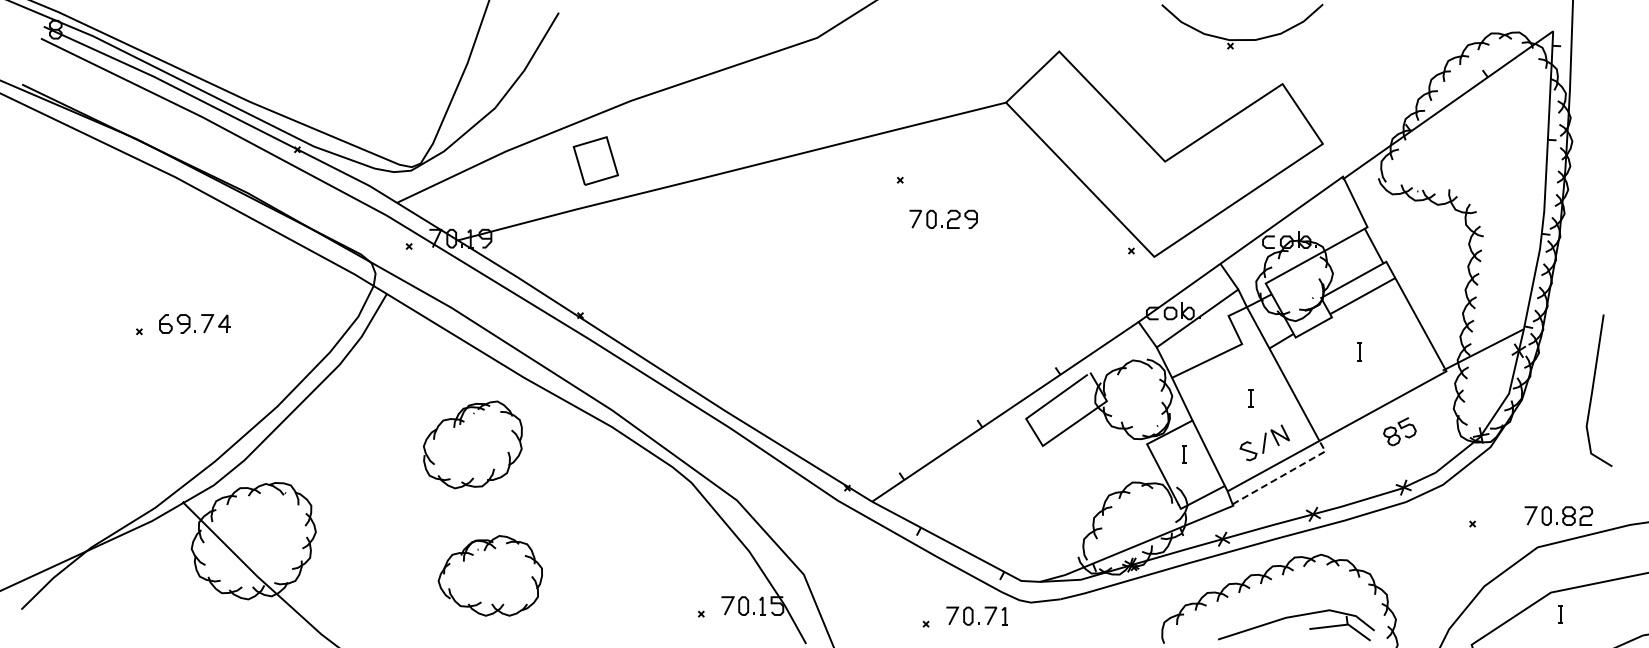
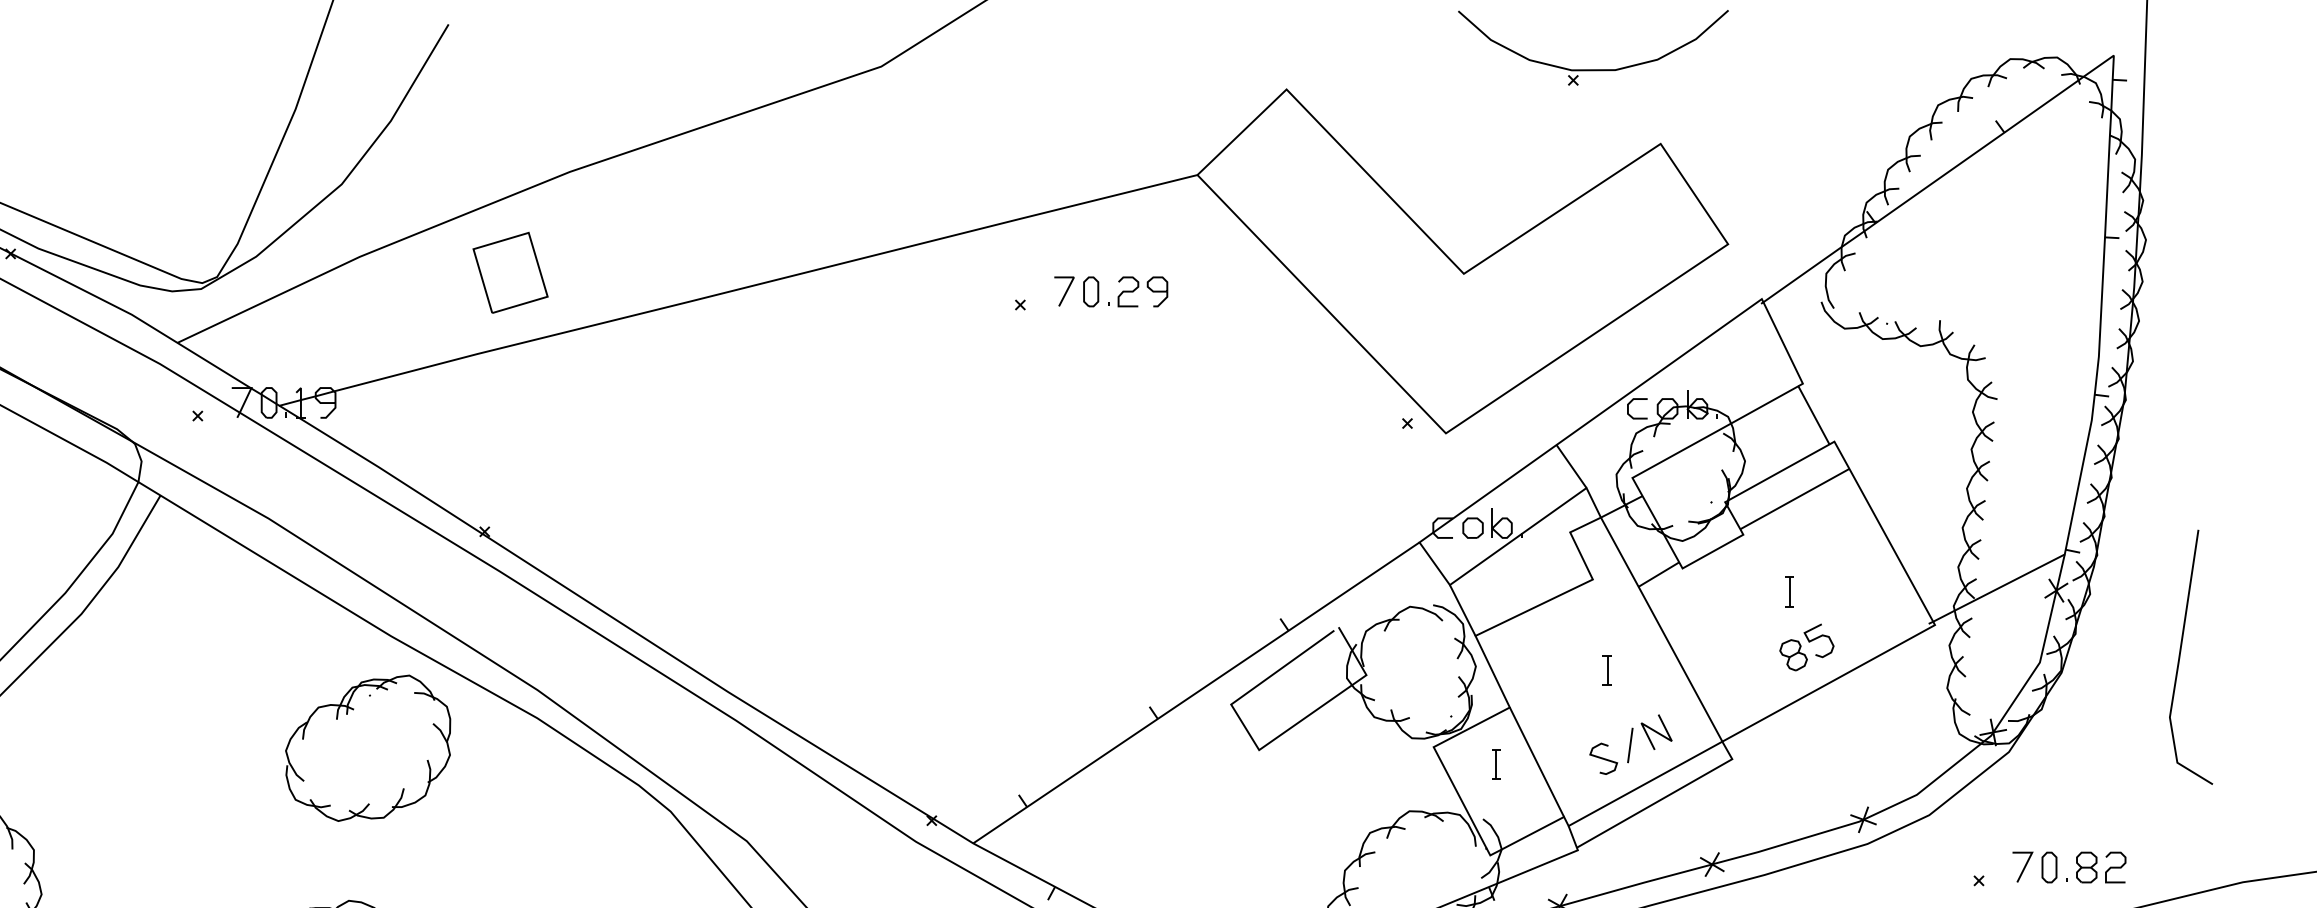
part: (943, 218) -> (1111, 290), moved
part: (1399, 431) -> (1806, 647), moved
part: (472, 444) -> (367, 747), moved
line: (1284, 474) -> (1663, 797), dashed -> solid
part: (1558, 515) -> (2069, 866), moved

